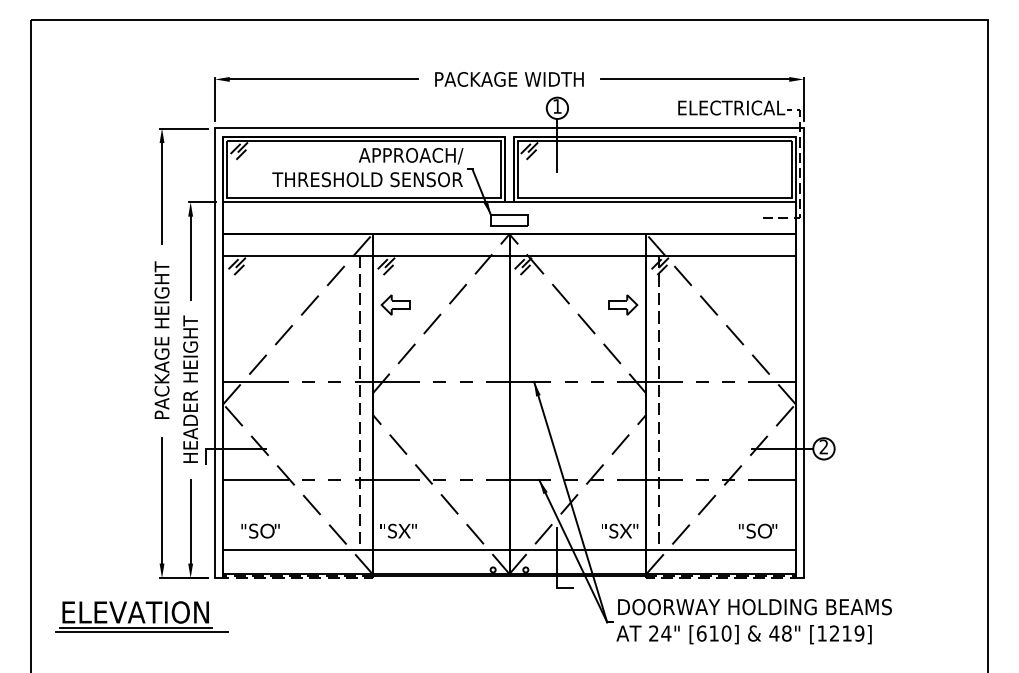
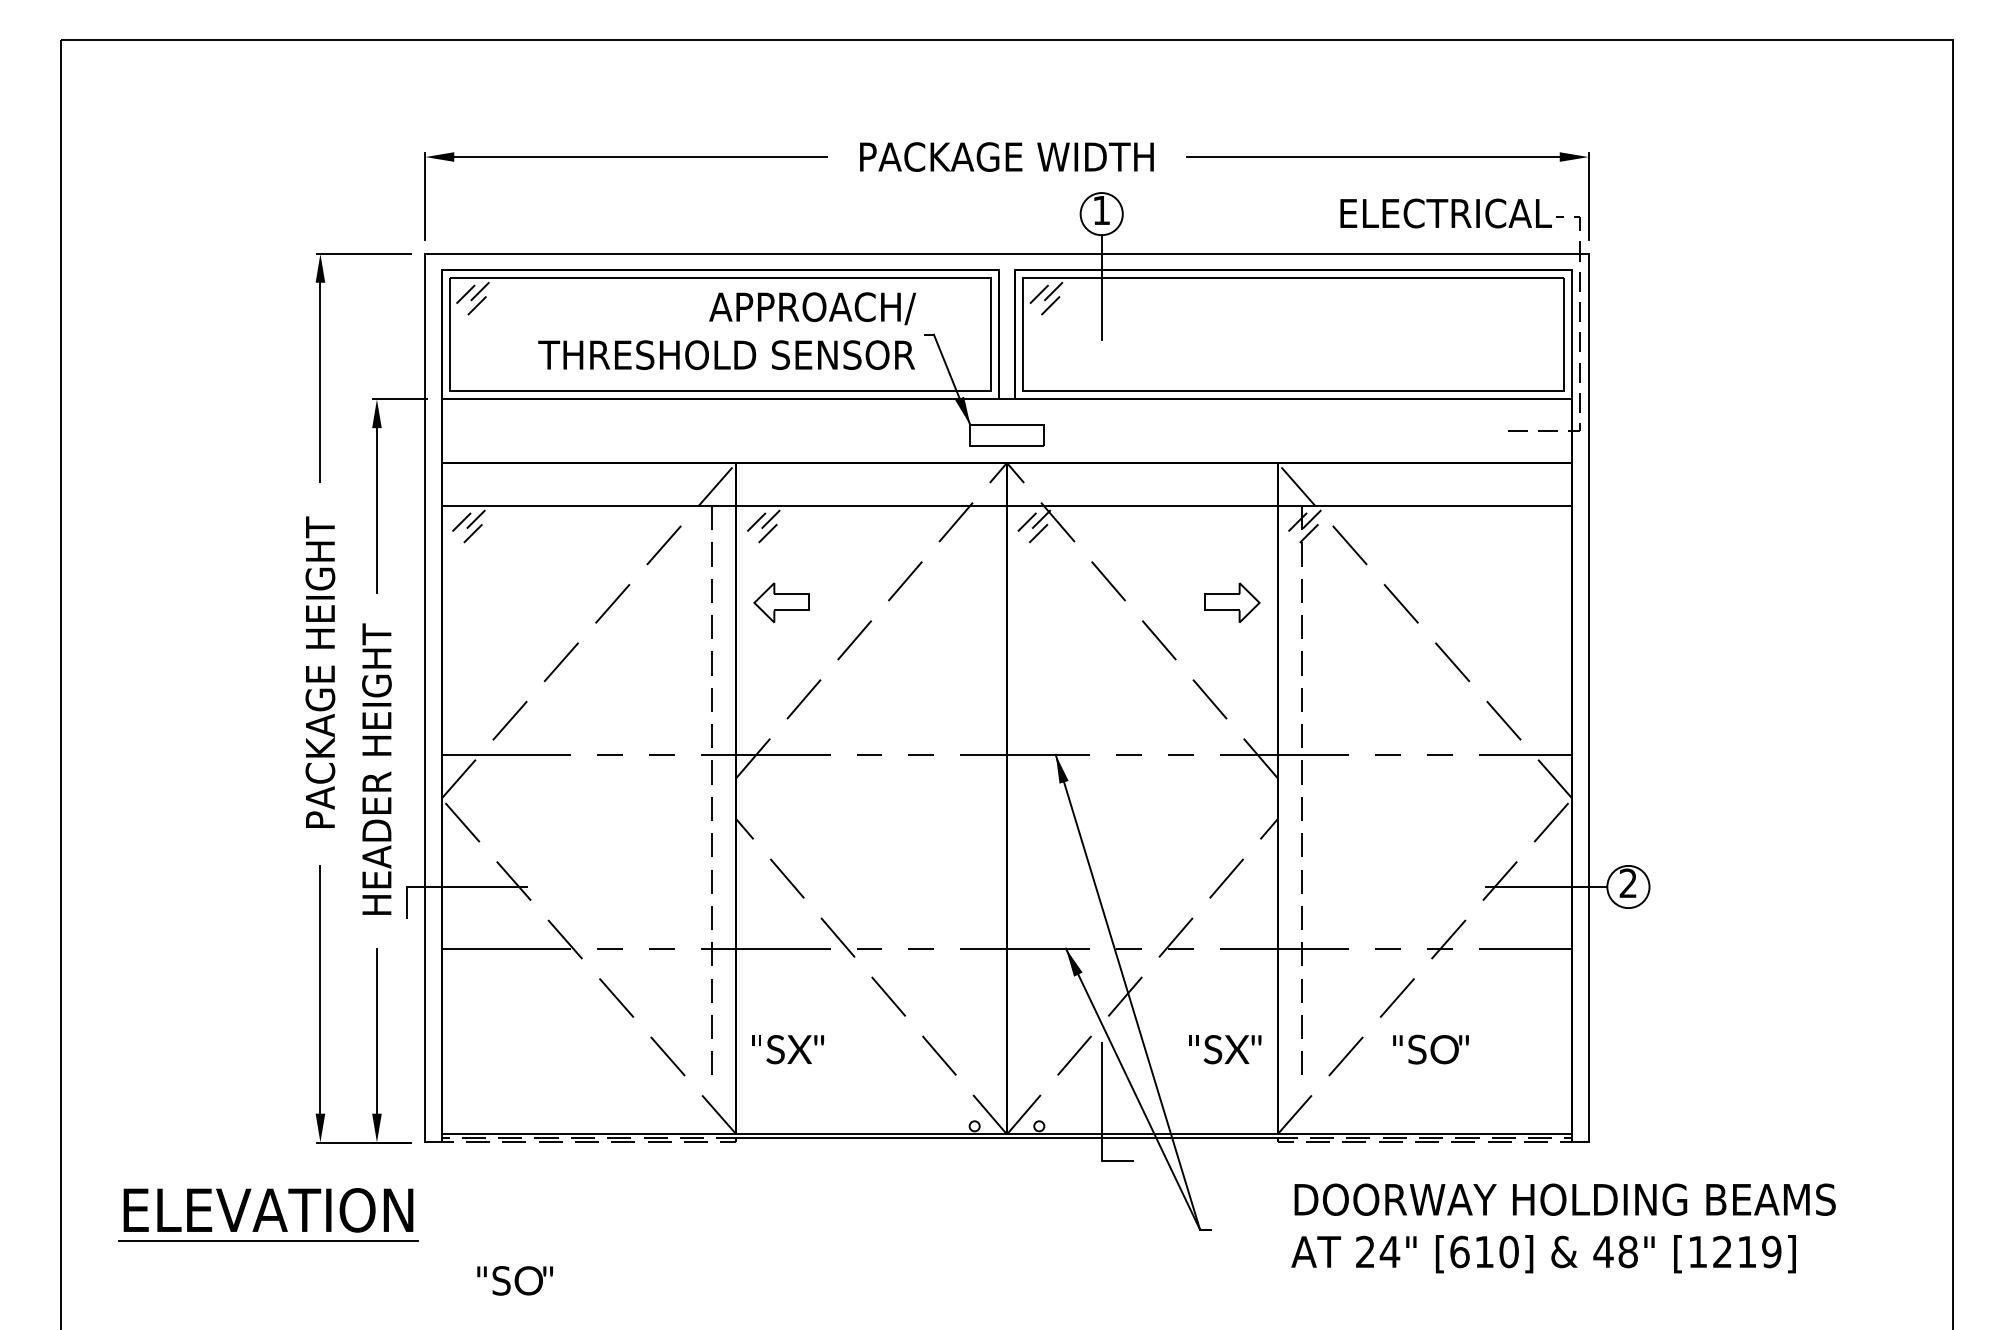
text: (260, 530) -> (514, 1279), moved
text: (758, 530) -> (1431, 1048), moved
line: (509, 549) -> (1007, 1085), removed
text: (753, 621) -> (1562, 1228), moved
line: (141, 632) -> (279, 1249), removed

